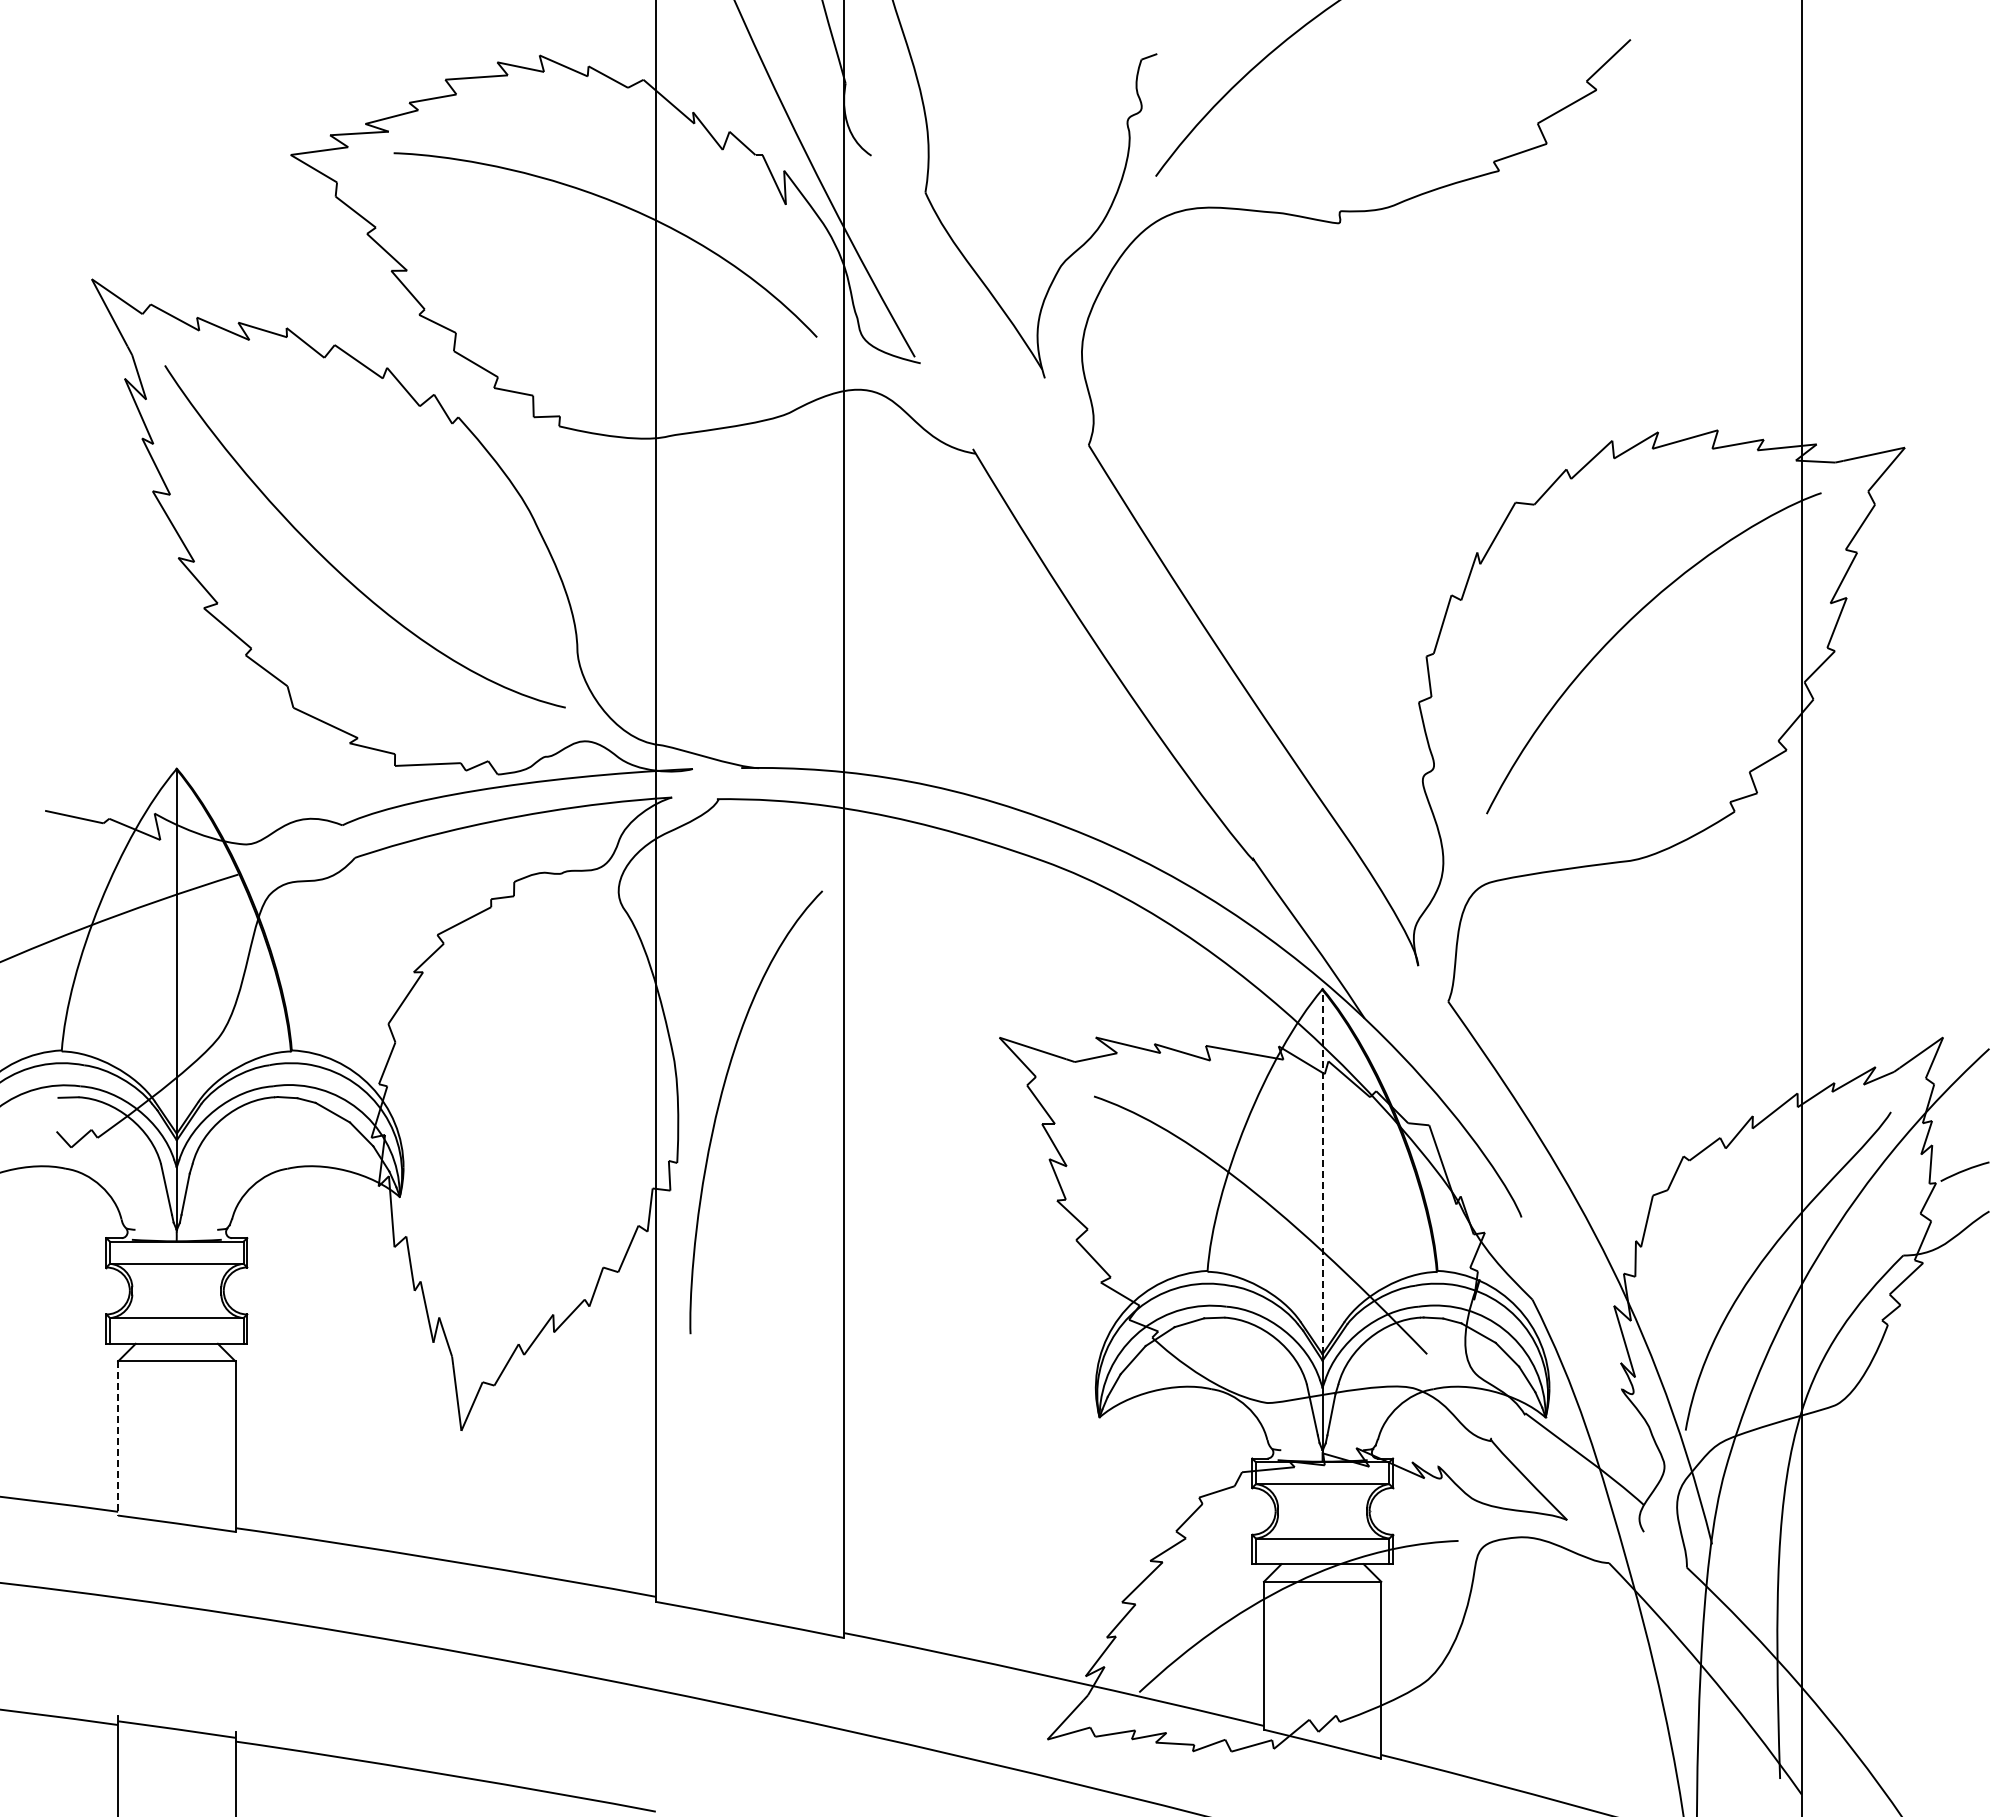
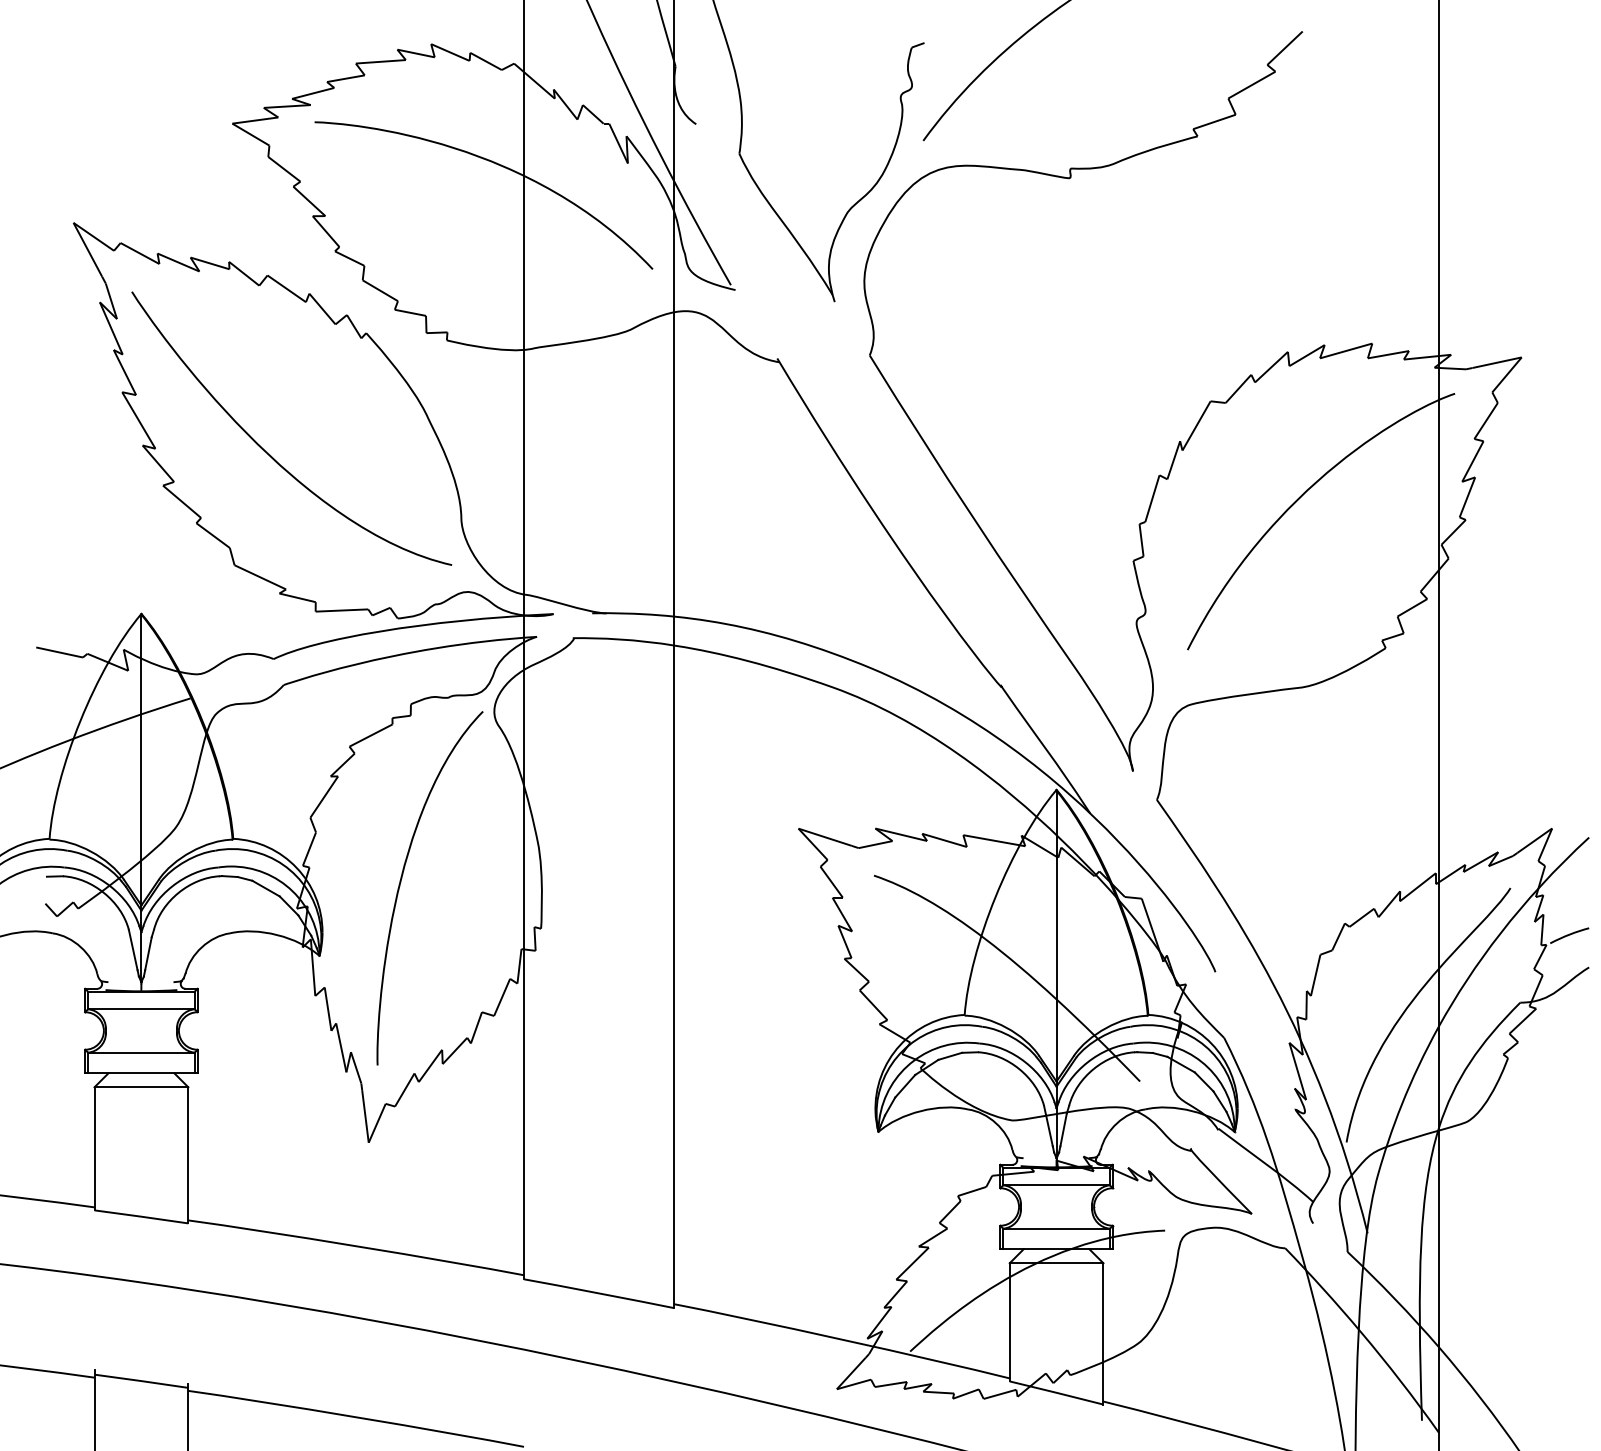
curve: (720, 1103) -> (401, 881), moved
line: (1322, 1171) -> (1056, 935), dashed -> solid
line: (118, 1439) -> (94, 1149), dashed -> solid

